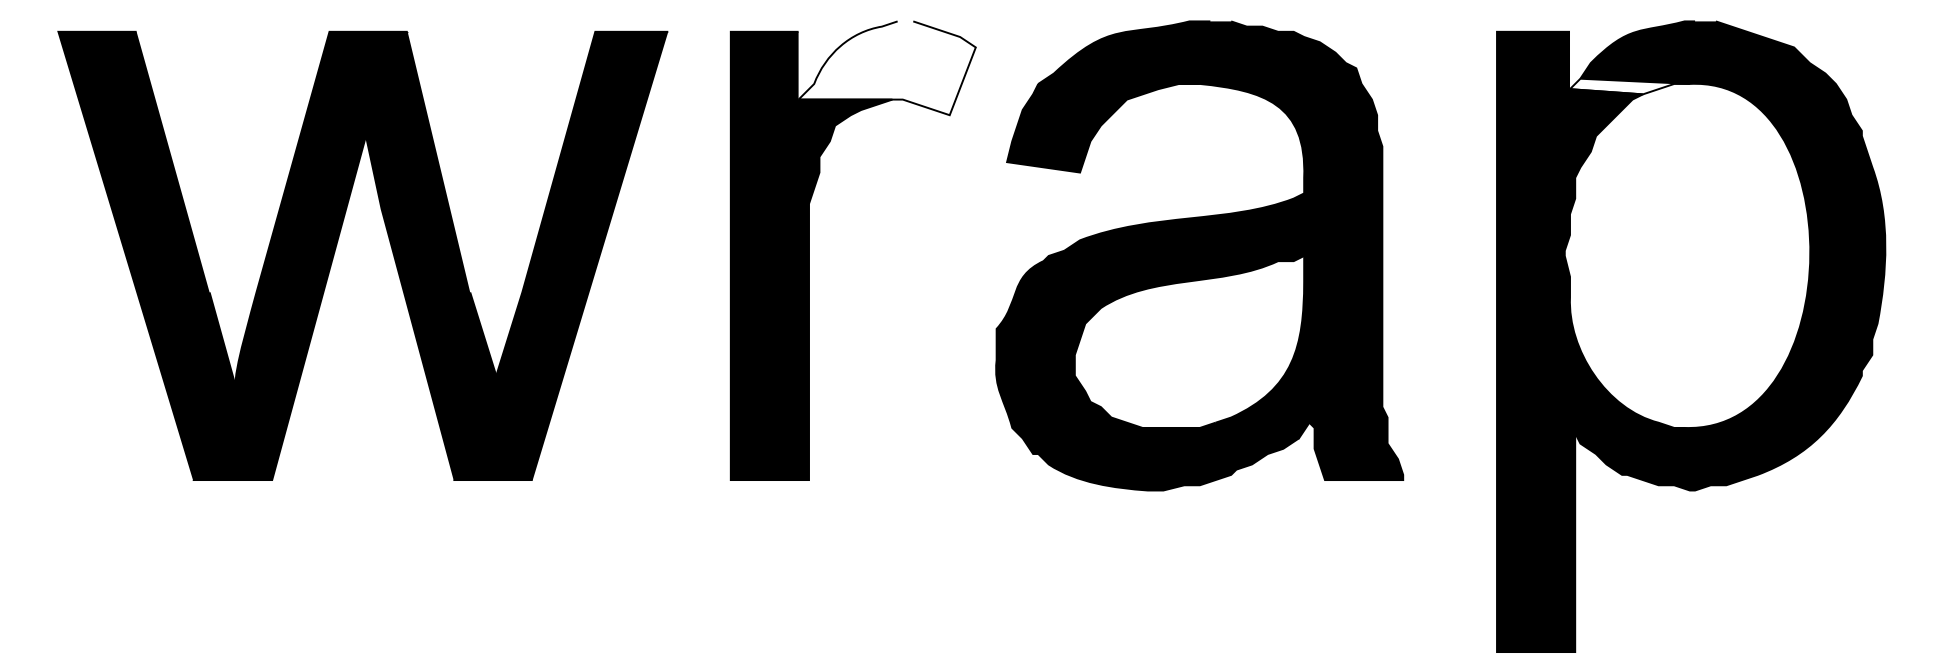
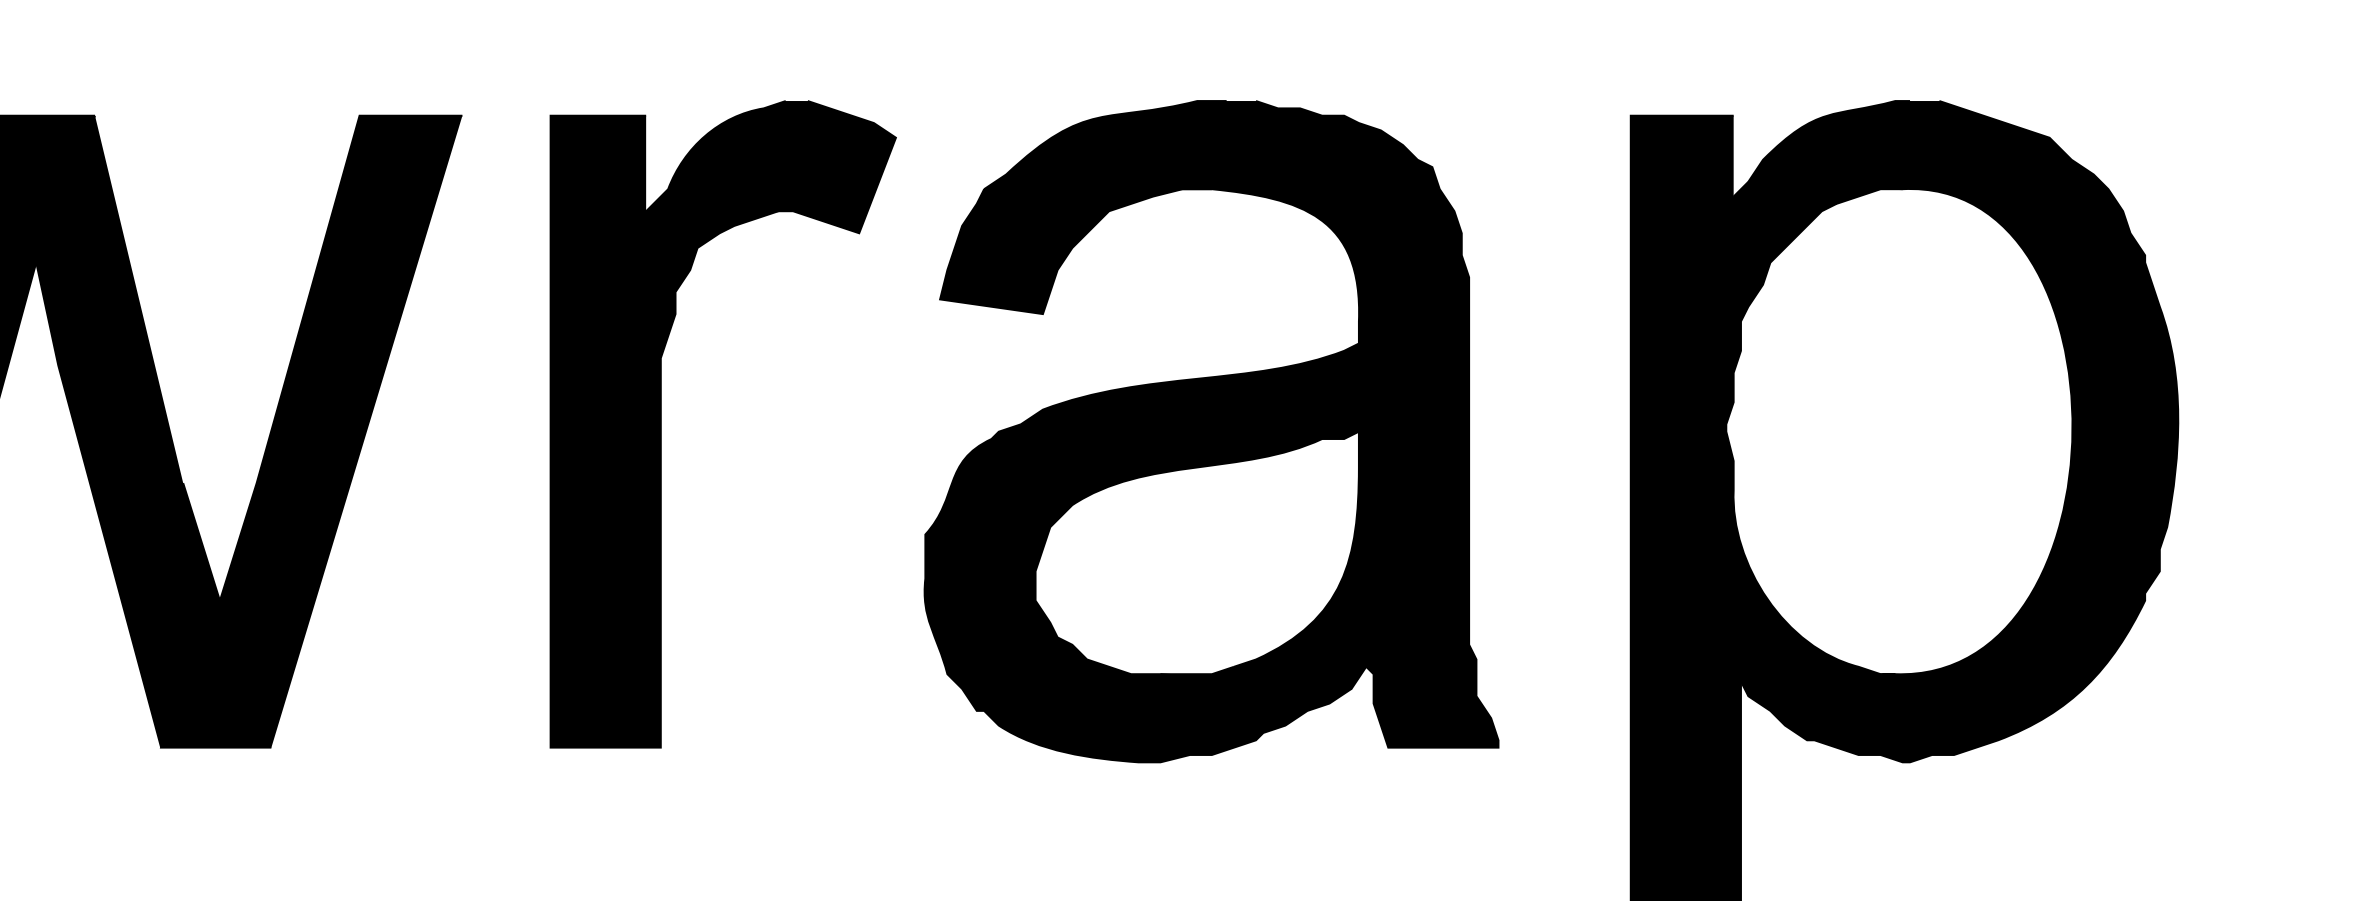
fill: (886, 68) -> (770, 167), added
fill: (1629, 86) -> (1817, 192), added

